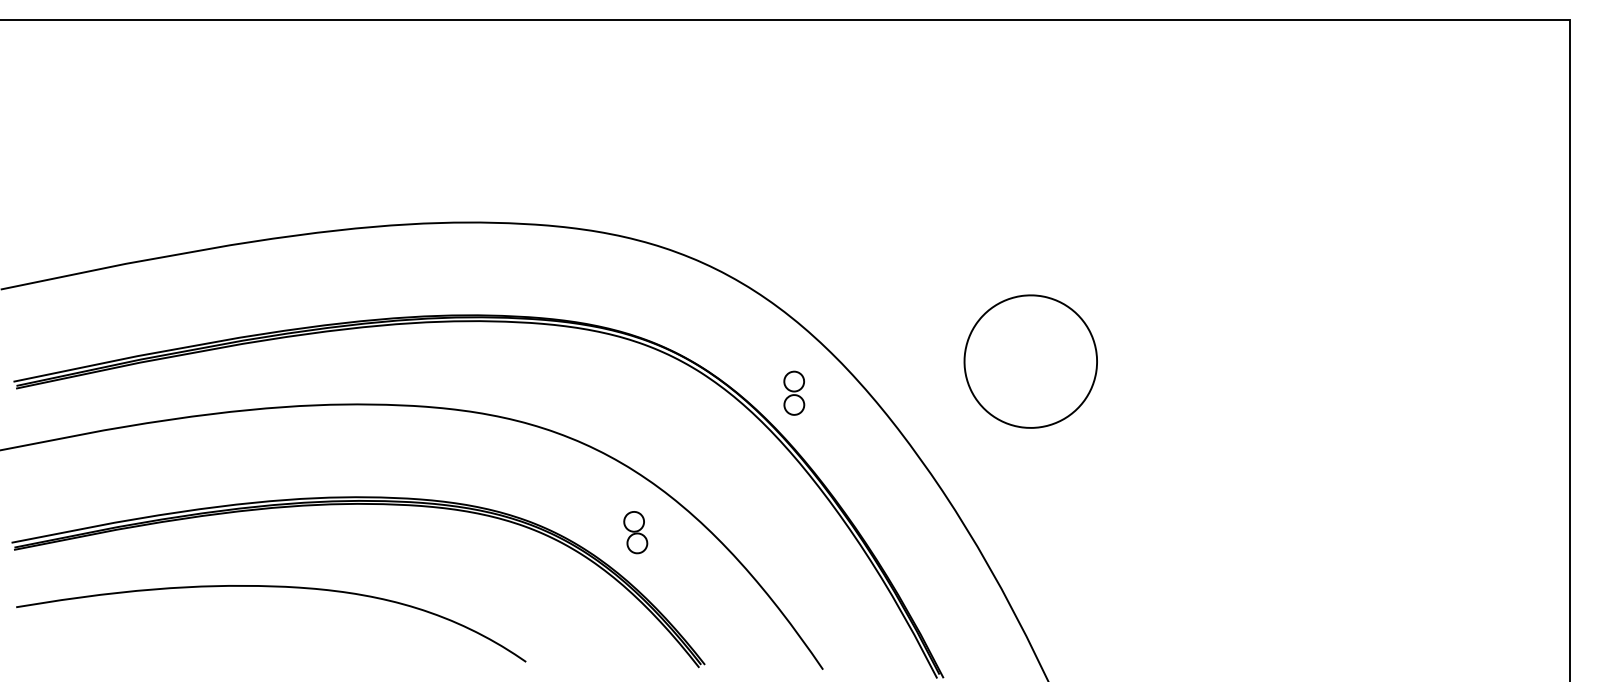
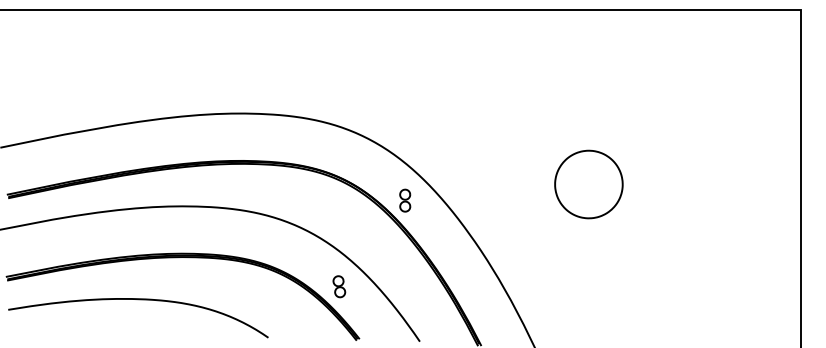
part: (1029, 361) -> (588, 184), moved
part: (636, 532) -> (339, 286), moved

